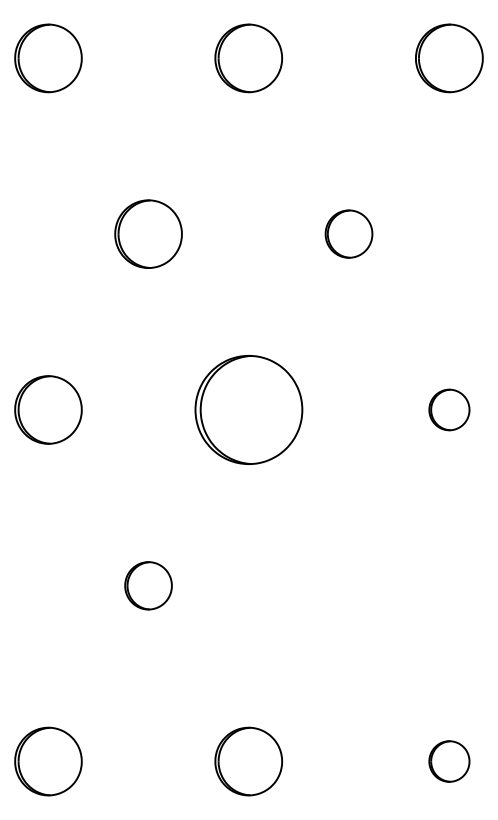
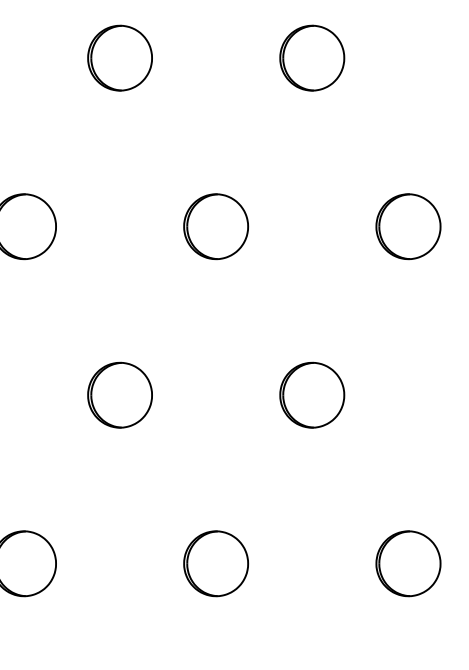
part: (348, 233) -> (311, 57), size x1.43
part: (248, 409) -> (215, 226), size x0.62
part: (449, 409) -> (408, 226), size x1.67
part: (148, 585) -> (120, 394), size x1.43
part: (348, 585) -> (311, 394), added
part: (449, 761) -> (408, 563), size x1.67

